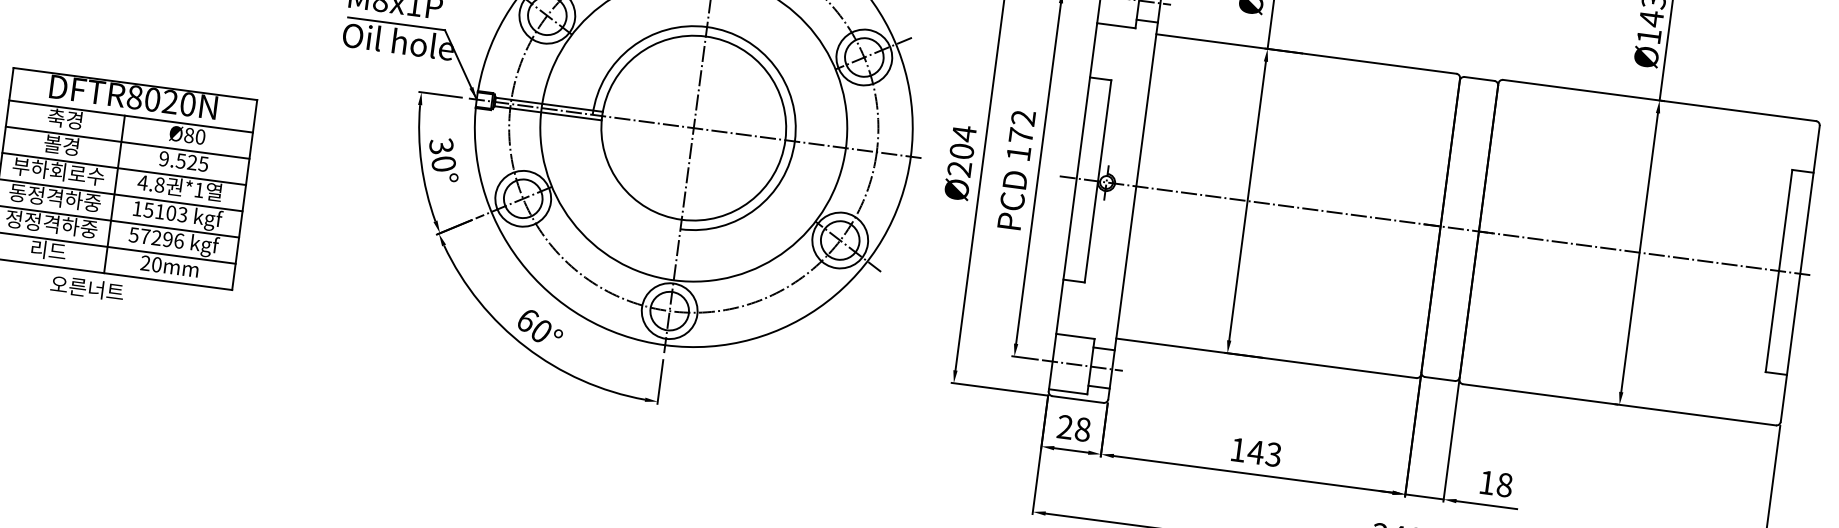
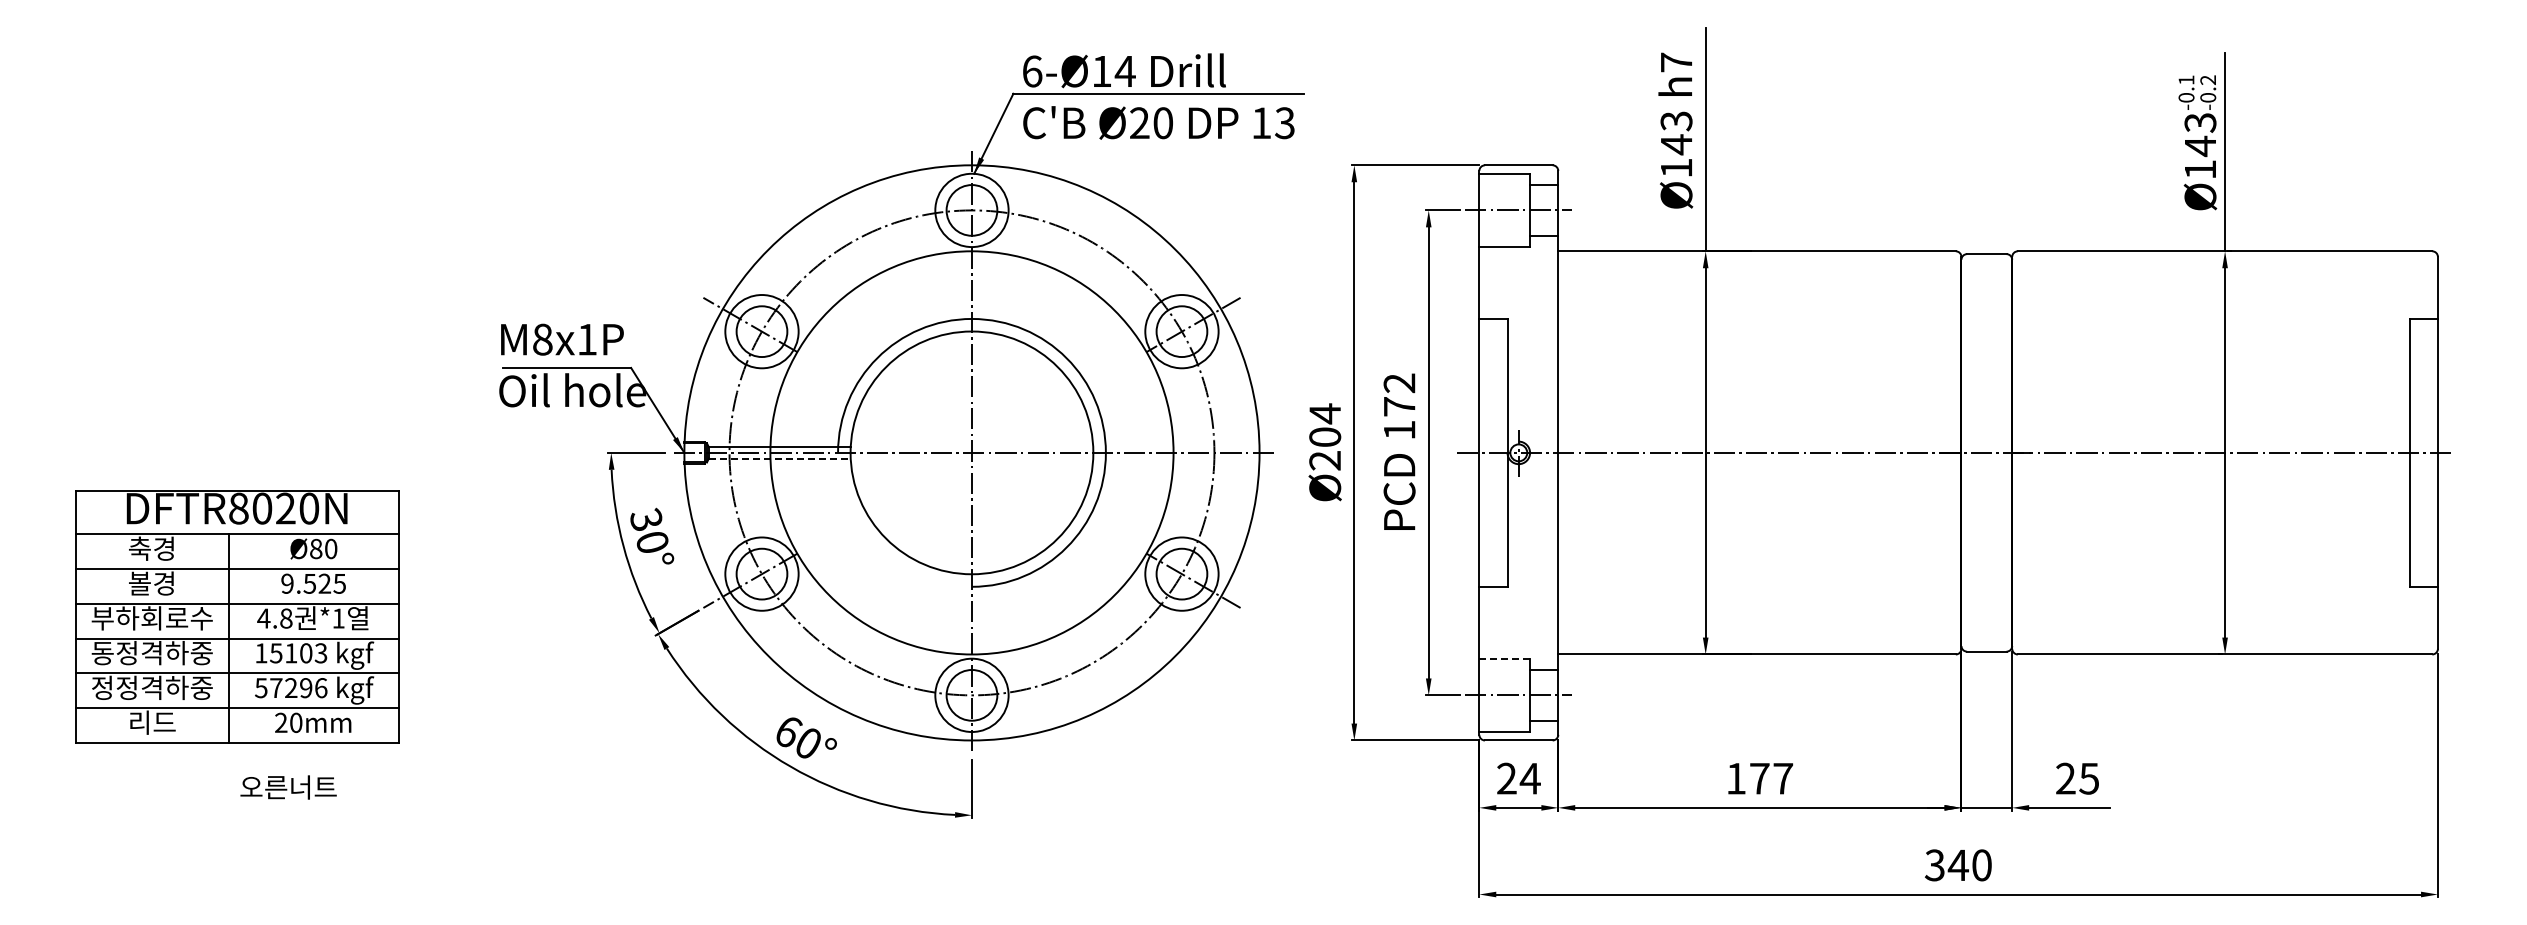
line: (547, 113) -> (779, 458), solid -> dashed
text: (87, 288) -> (288, 787), moved
line: (1076, 336) -> (1505, 658), solid -> dashed
text: (1082, 429) -> (1529, 778), 28 -> 24
text: (1264, 453) -> (1771, 778), 143 -> 177
text: (1495, 483) -> (2077, 778), 18 -> 25

